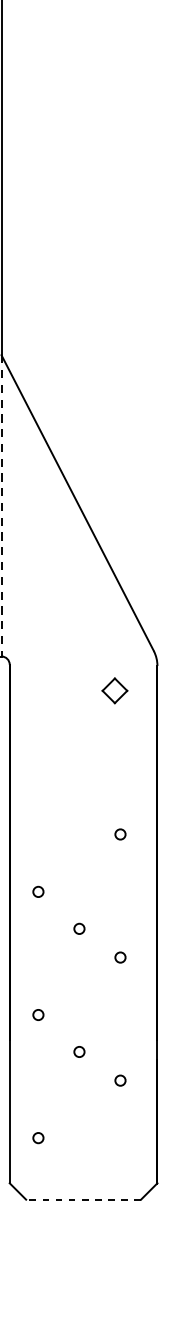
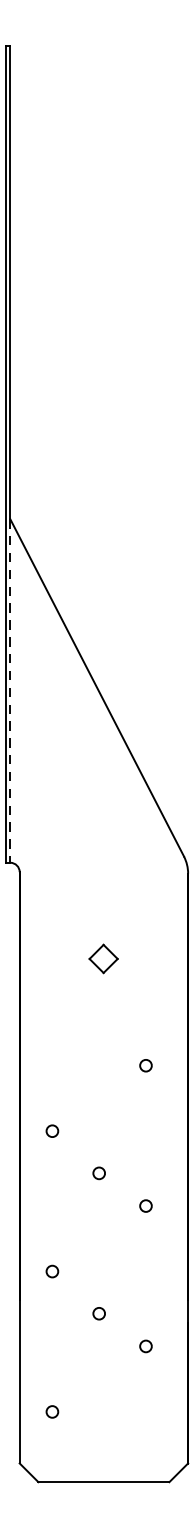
part: (114, 690) -> (103, 958), moved
line: (83, 1199) -> (103, 1482), dashed -> solid

